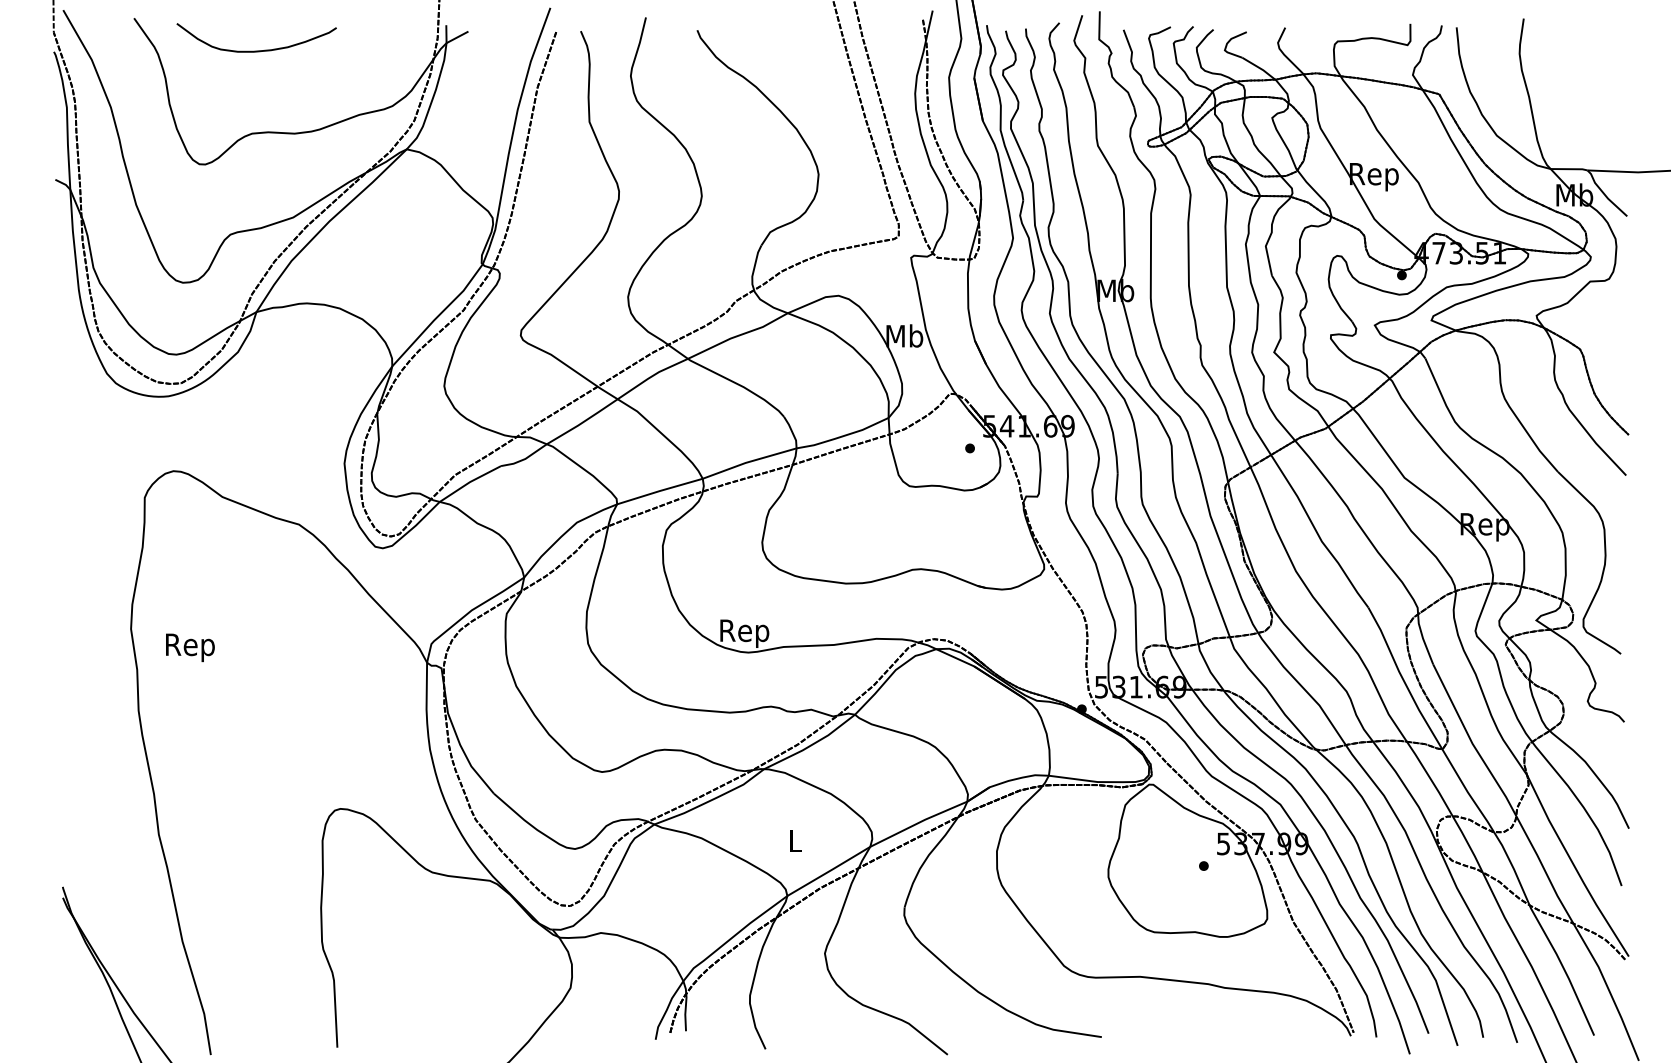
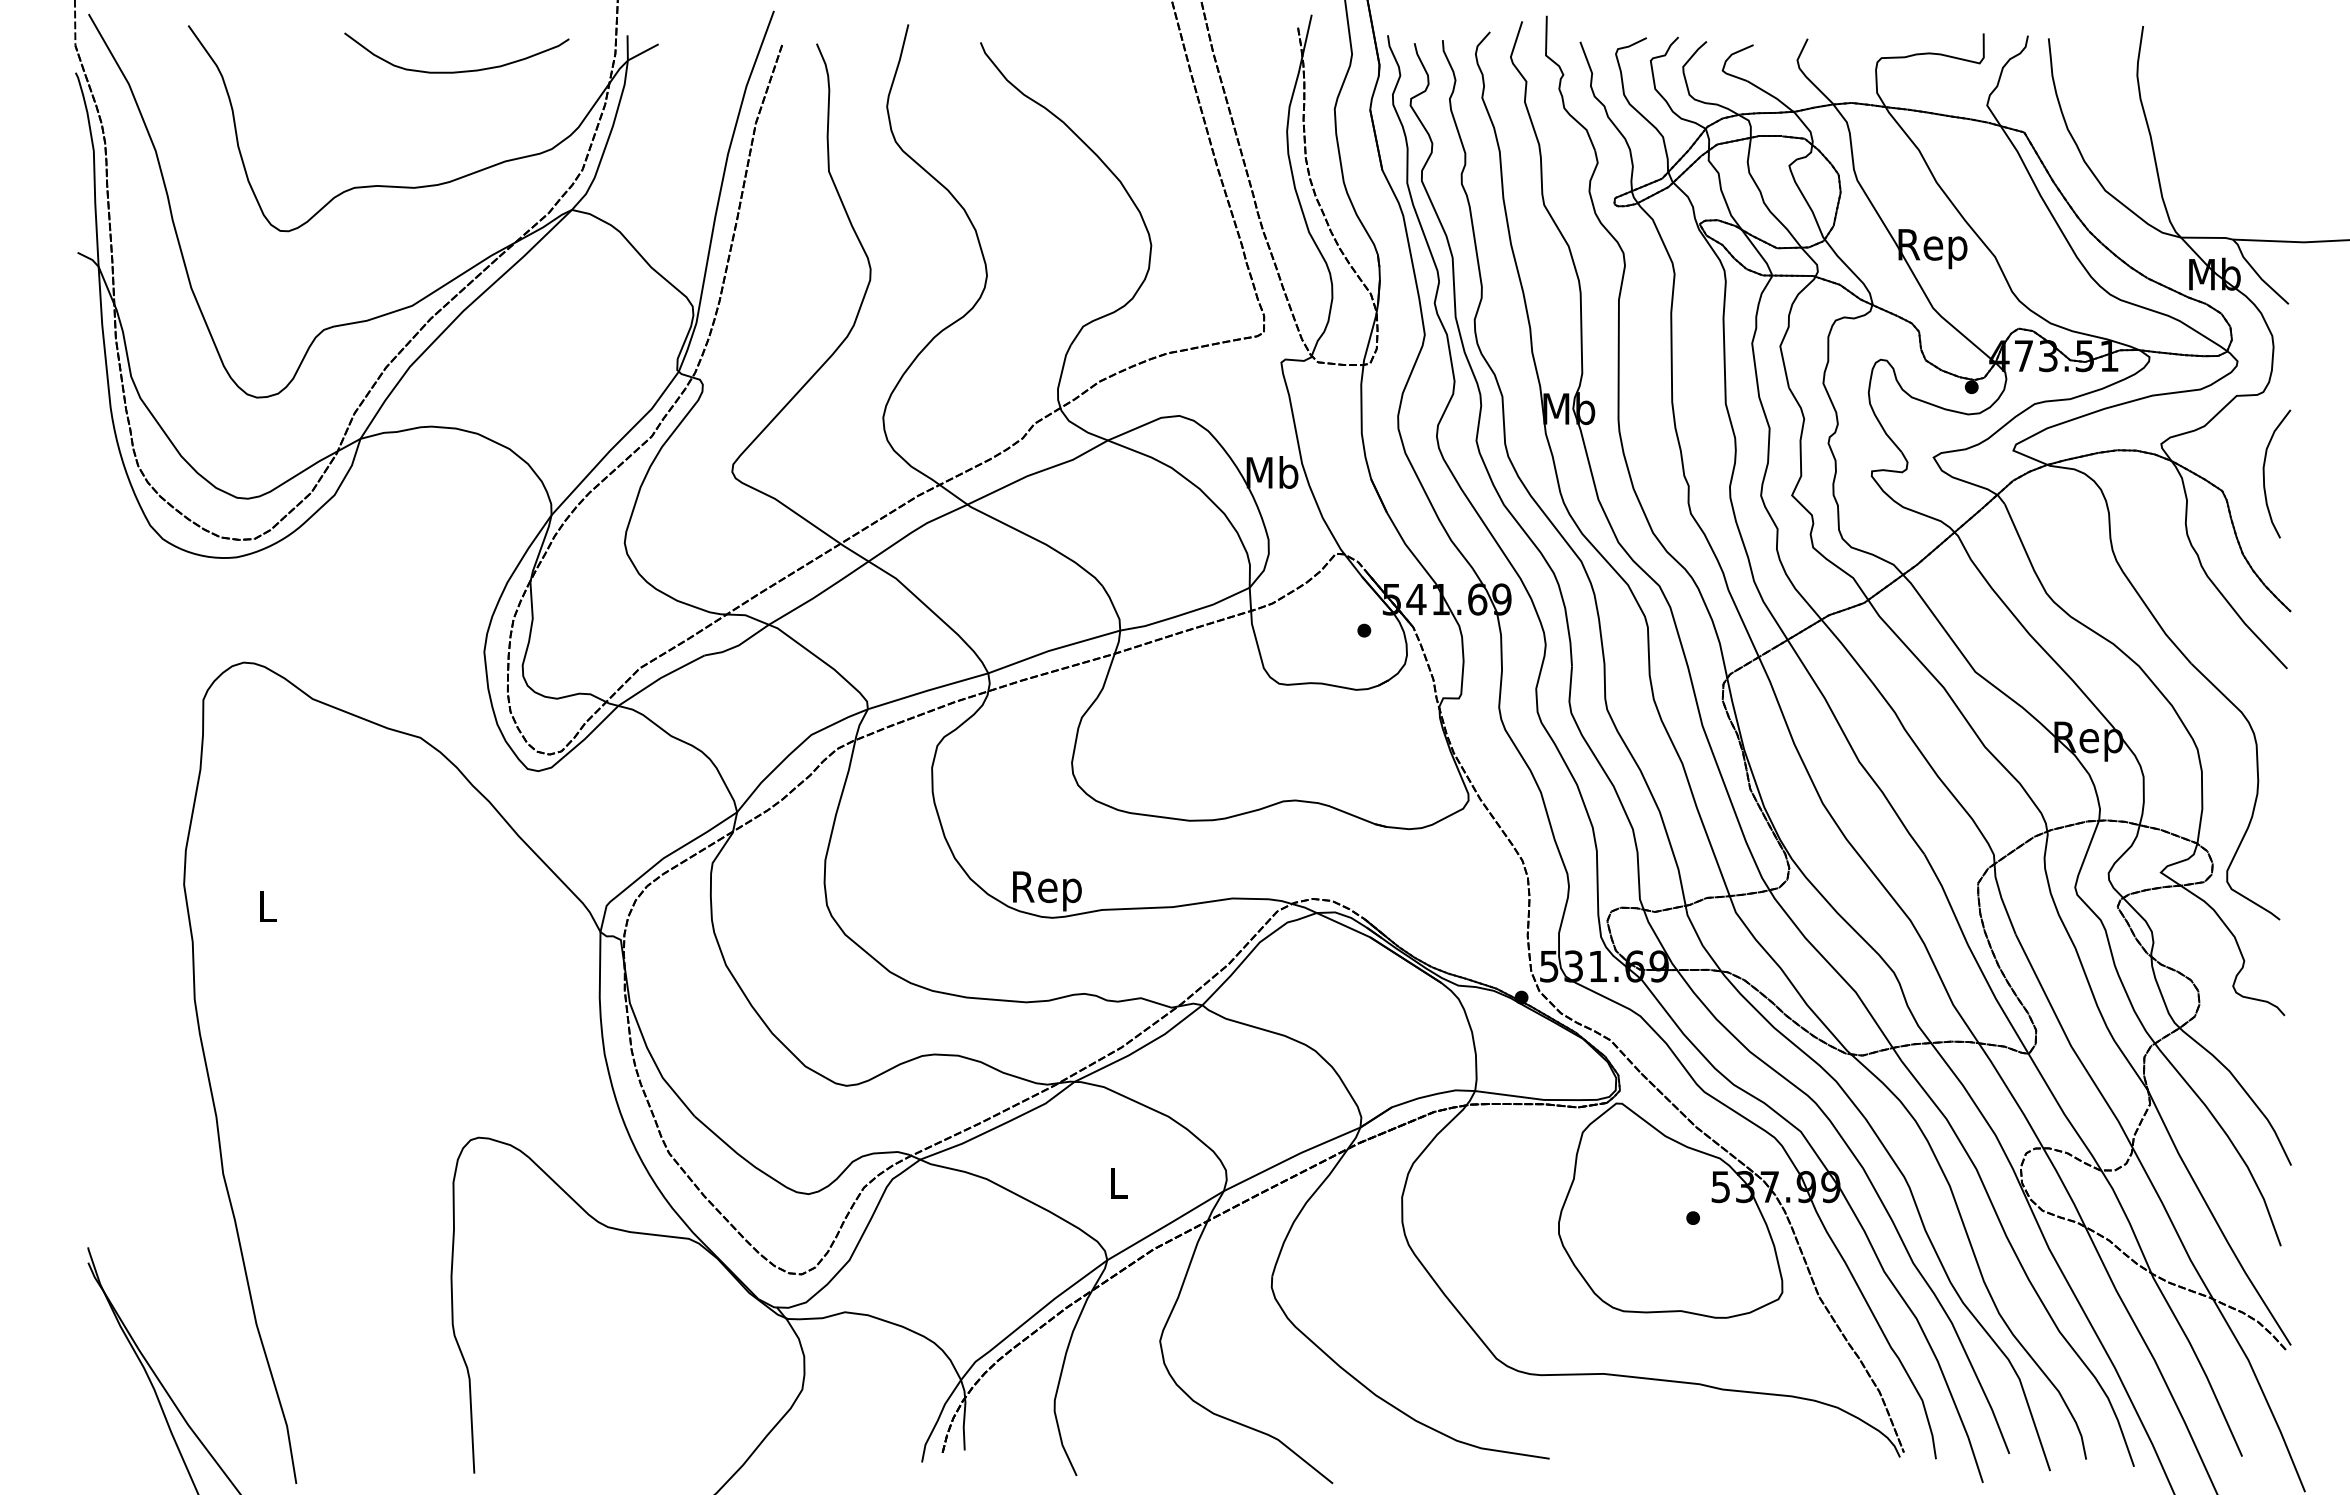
curve: (260, 50) -> (462, 70), moved
curve: (1610, 336) -> (2264, 473), added
text: (190, 648) -> (267, 911), Rep -> L

